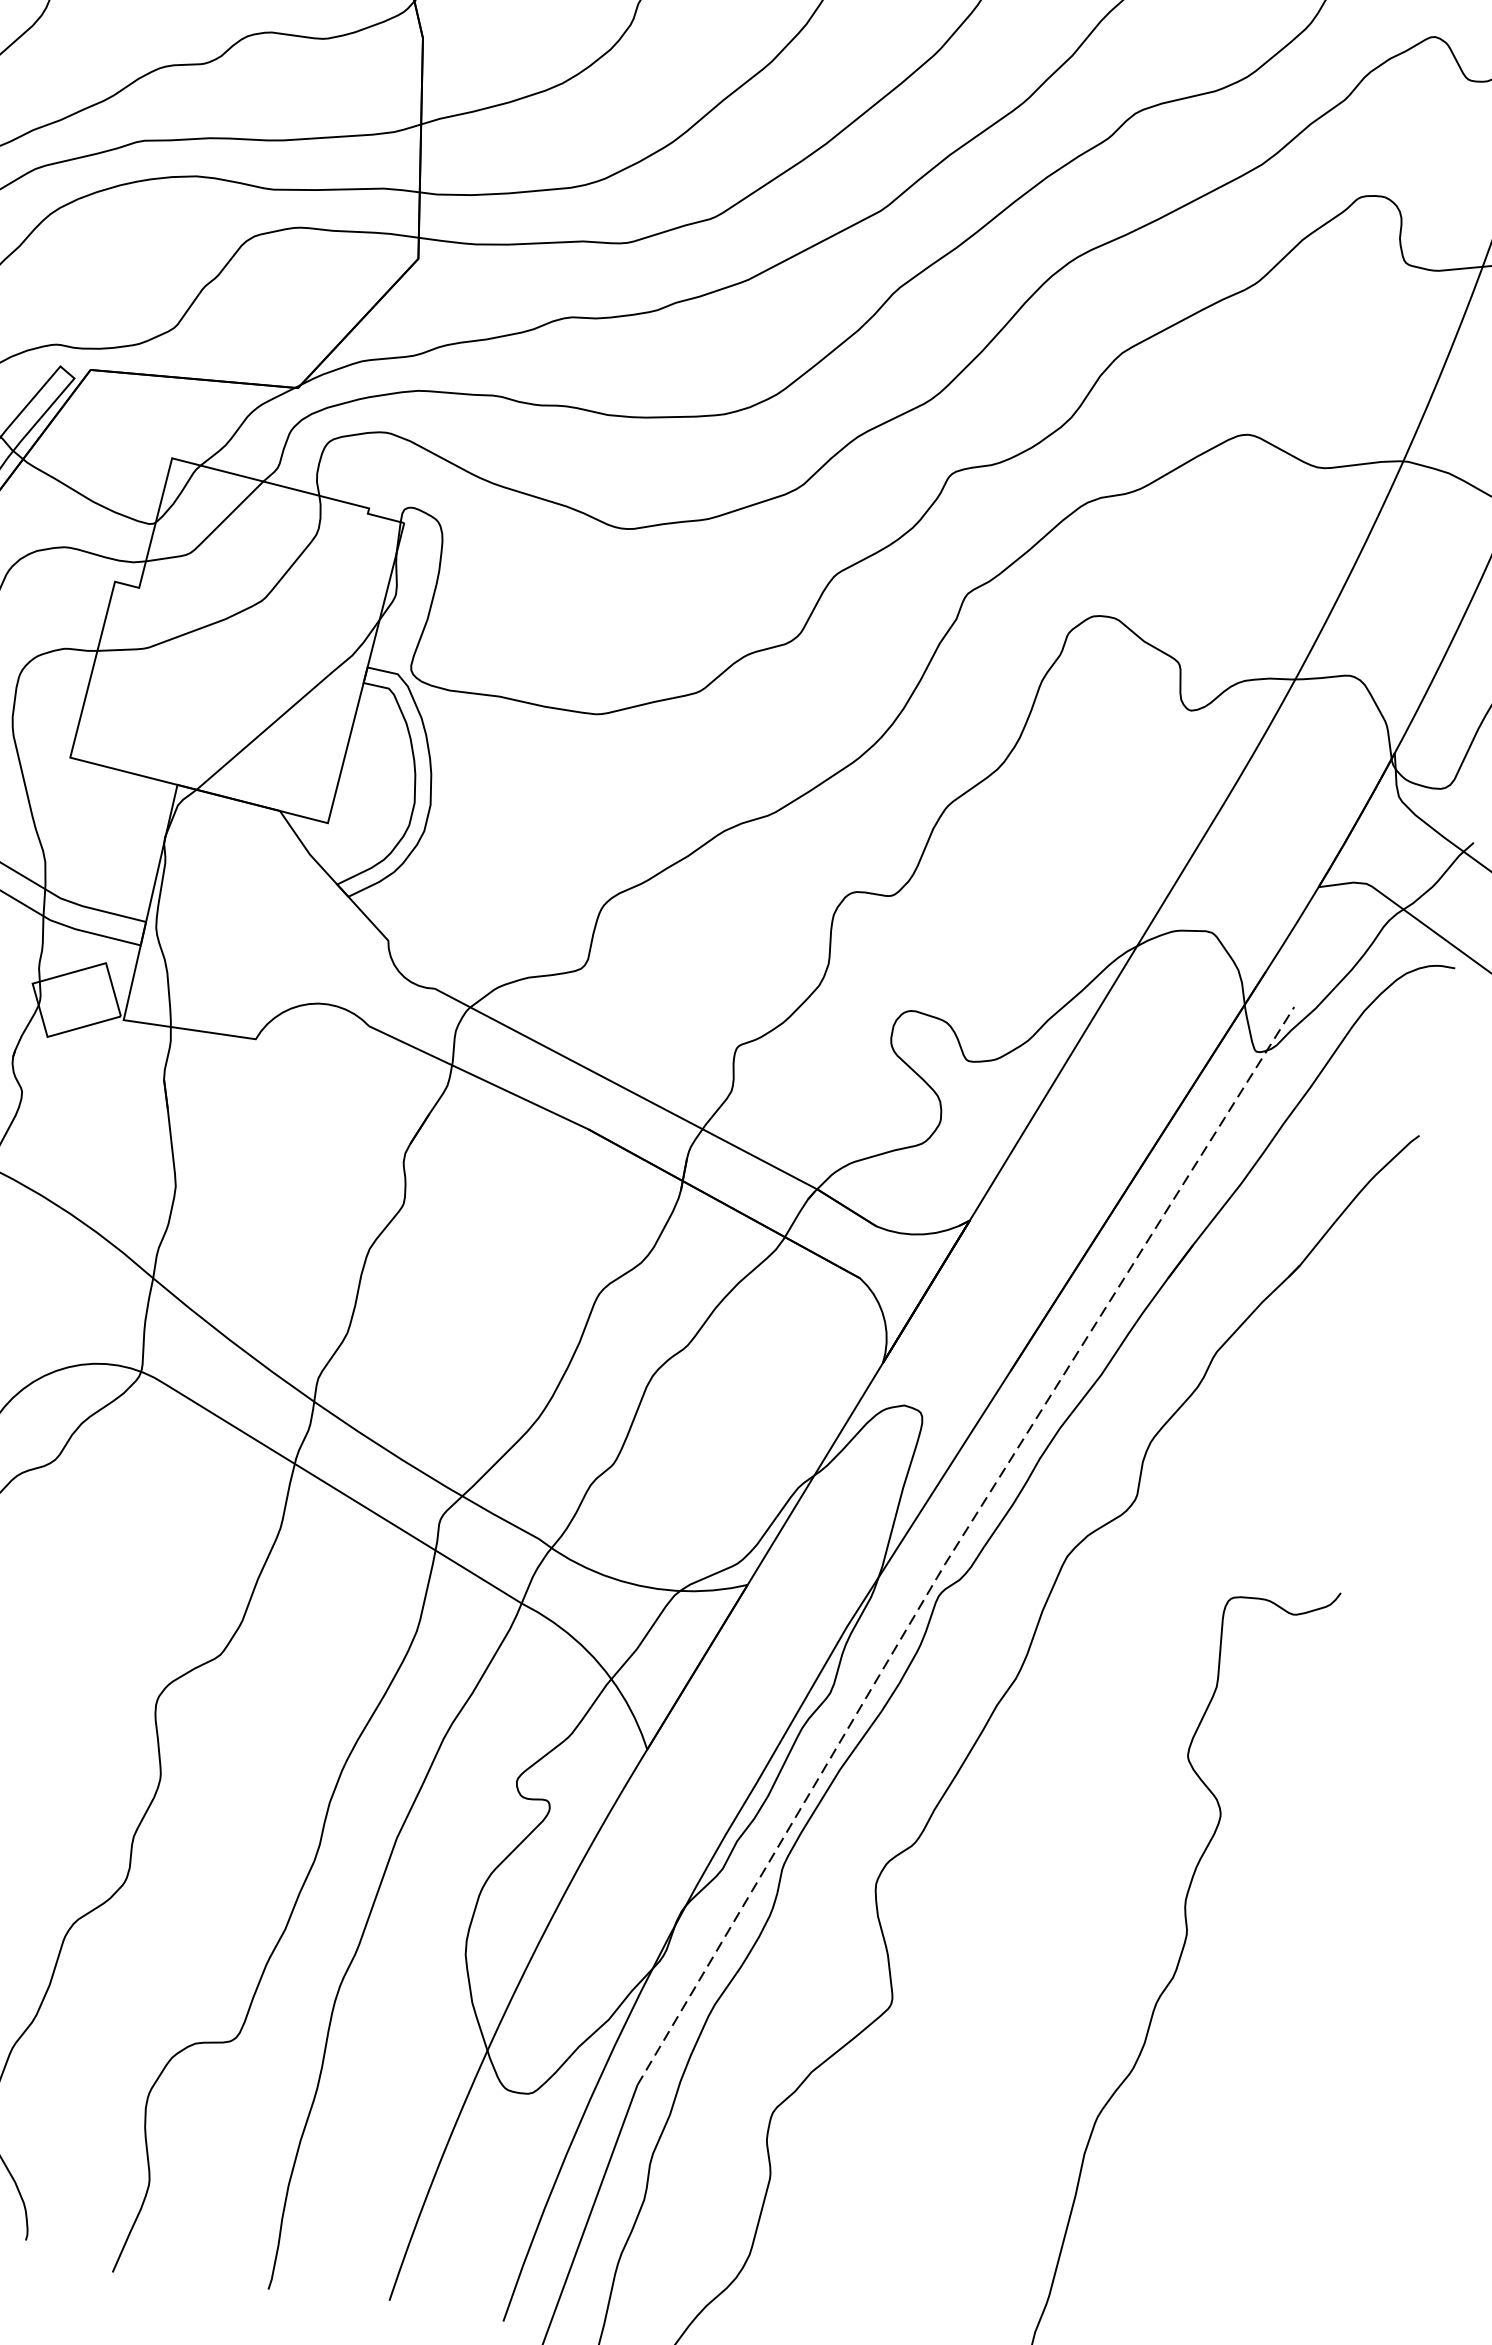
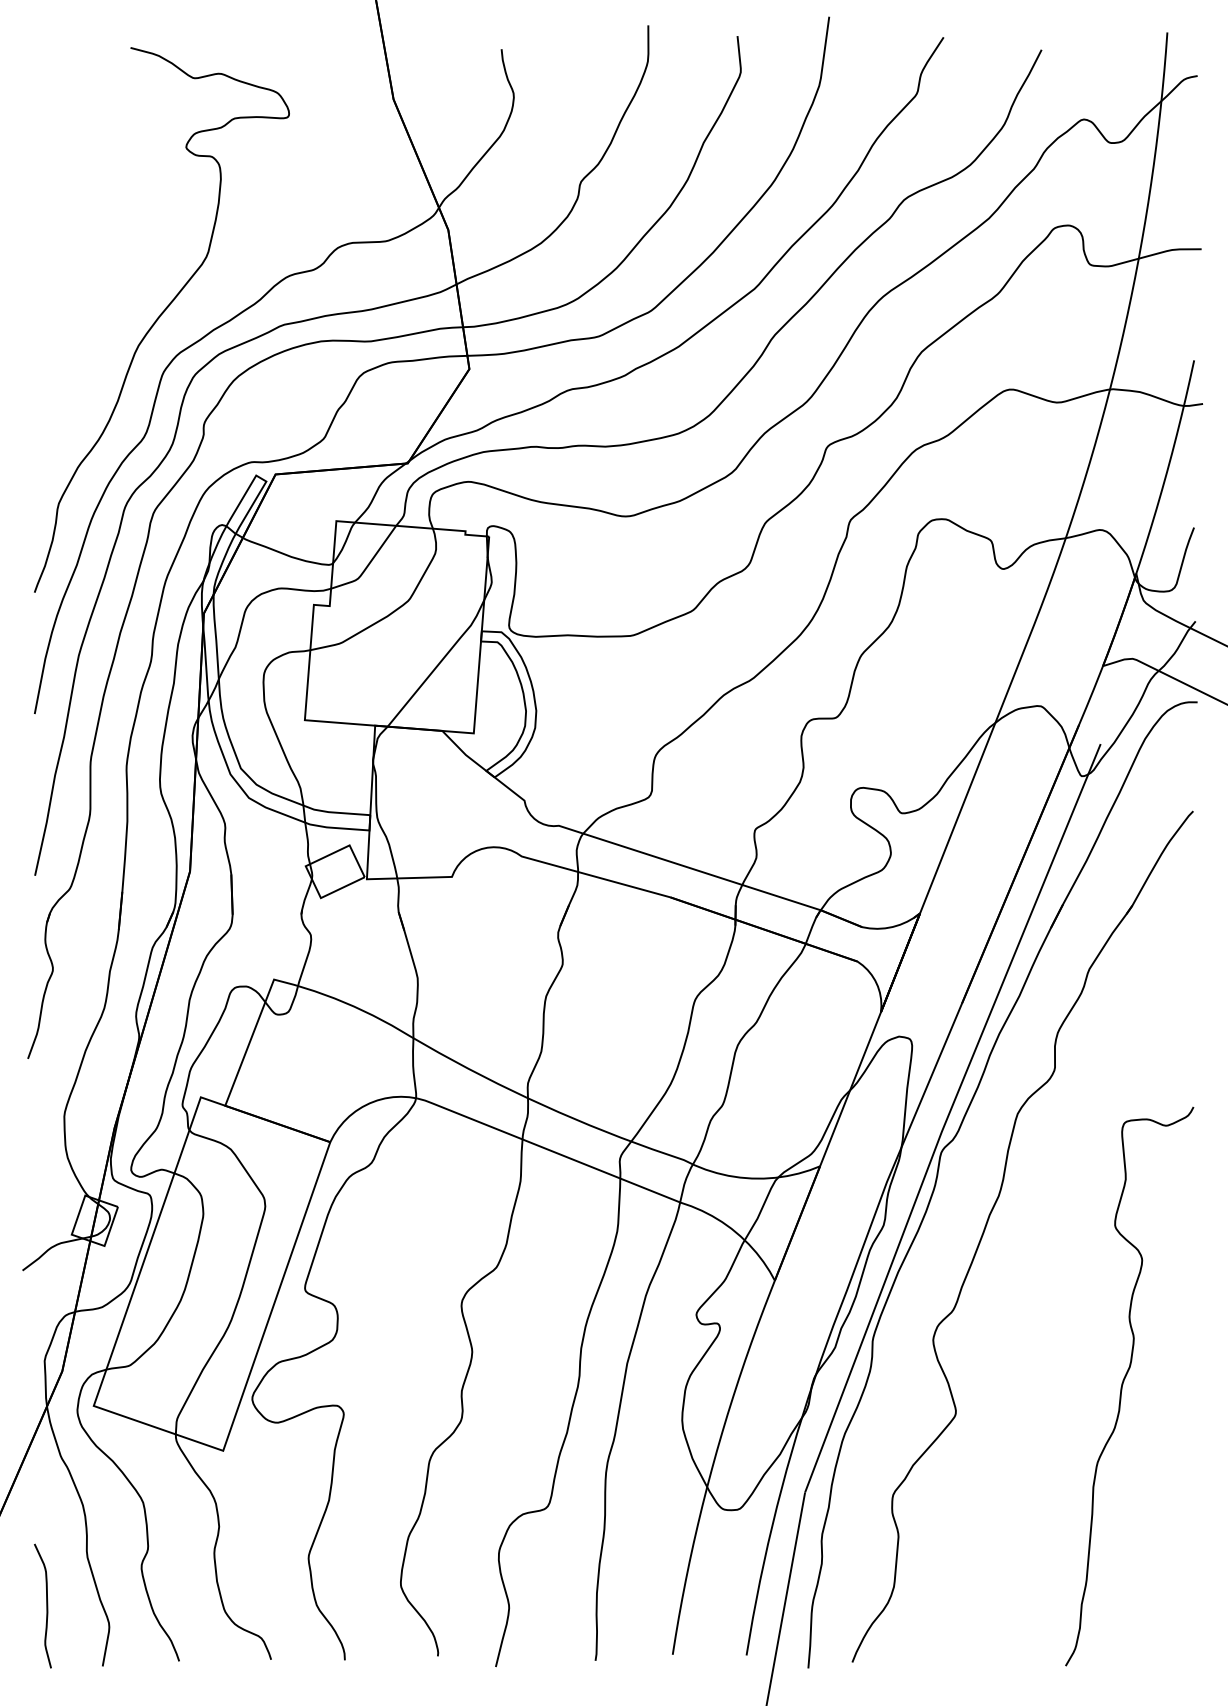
line: (959, 1542) -> (948, 1116), dashed -> solid

